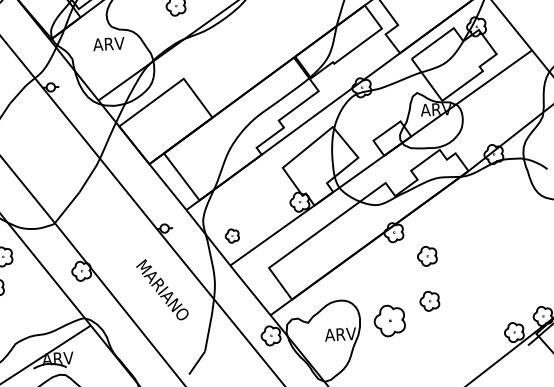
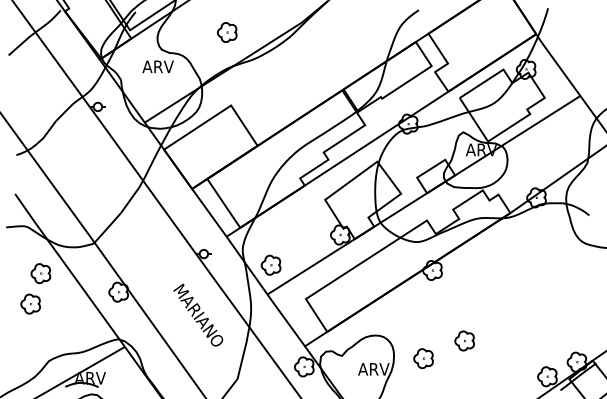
part: (231, 235) -> (270, 264), size x1.43
part: (427, 255) -> (464, 295), removed
part: (389, 320) -> (423, 358), size x0.62

